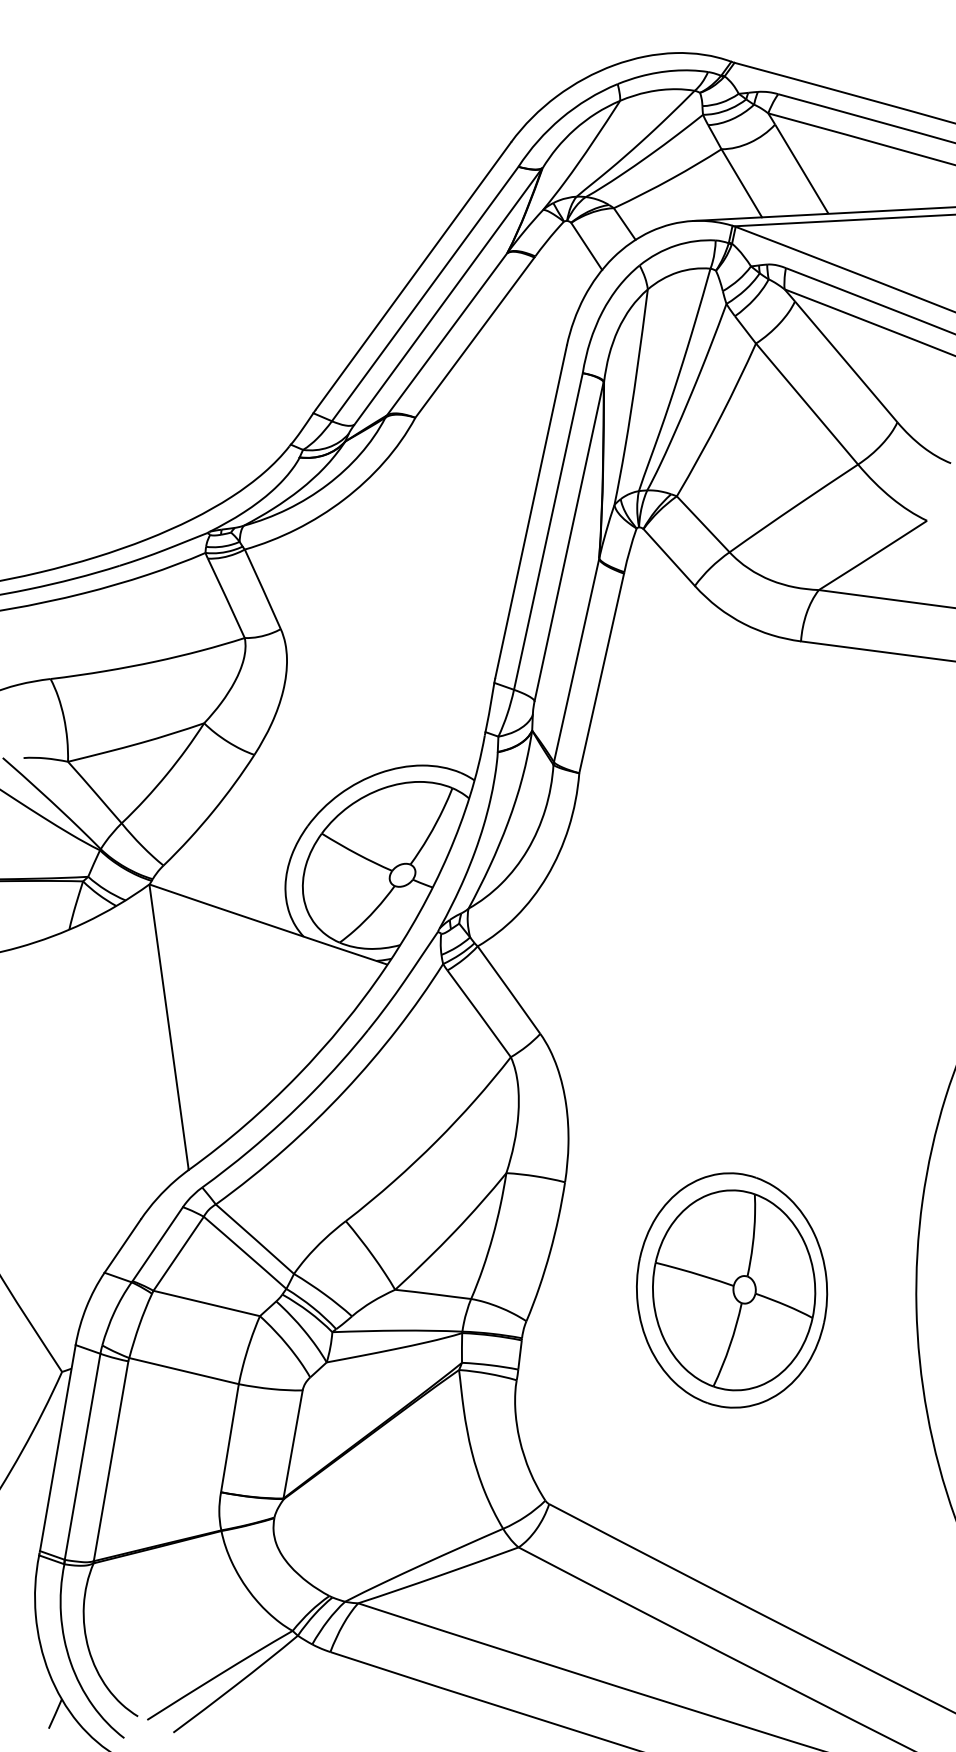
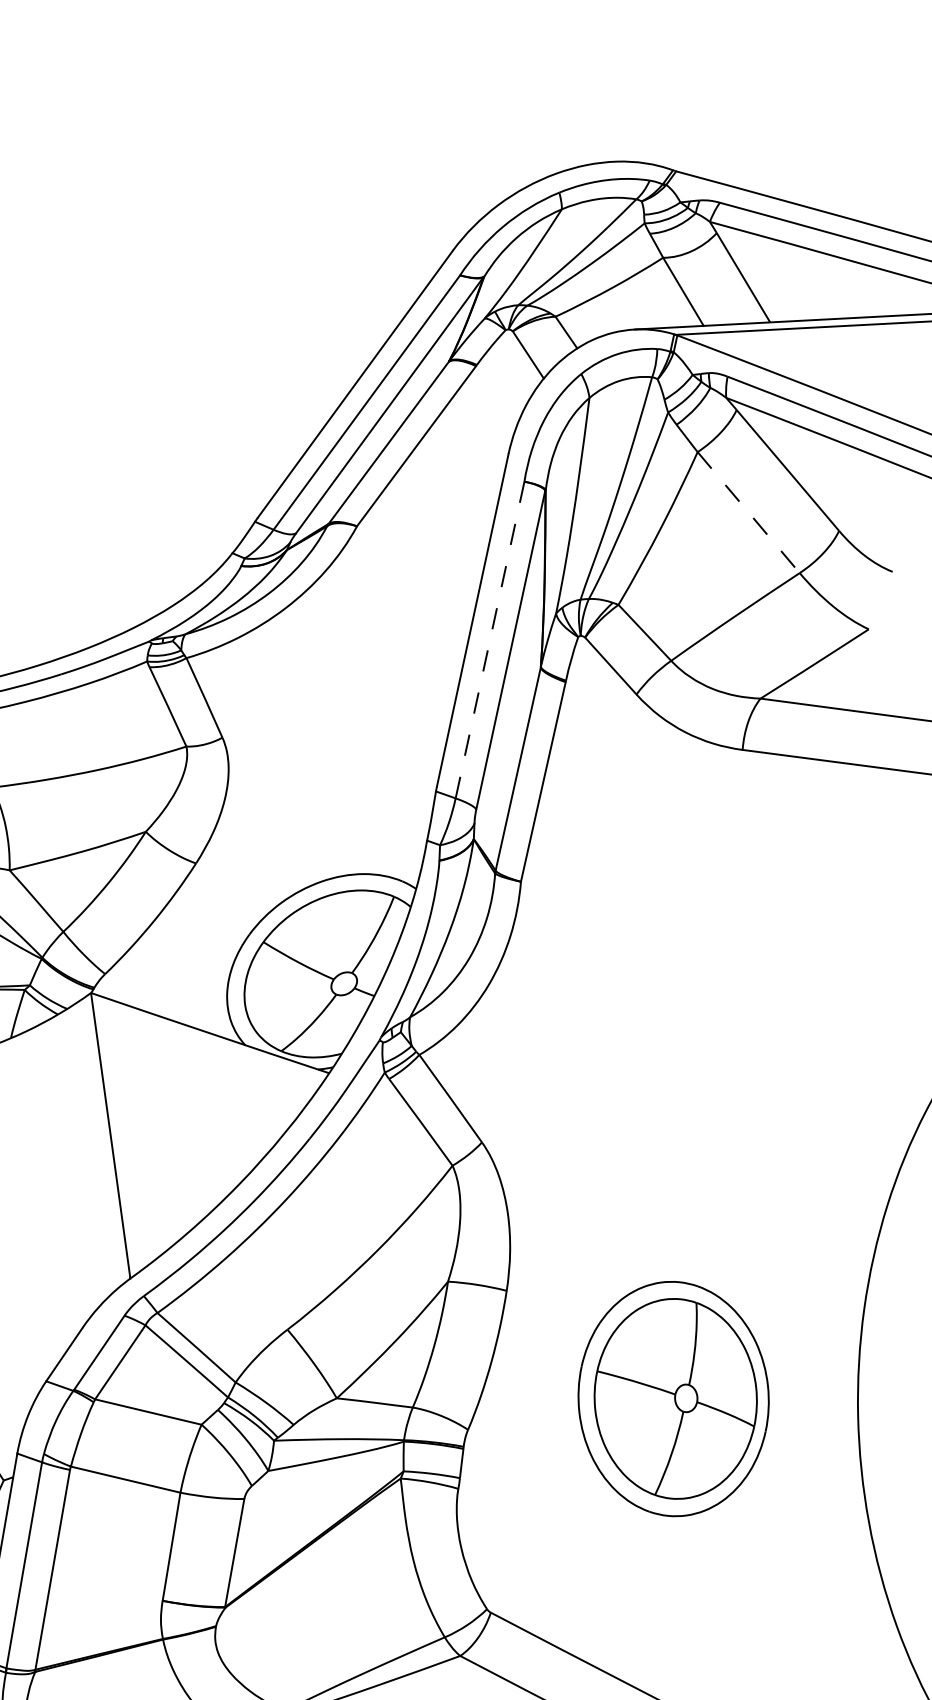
line: (807, 404) -> (749, 513), solid -> dashed
line: (548, 531) -> (490, 640), solid -> dashed

